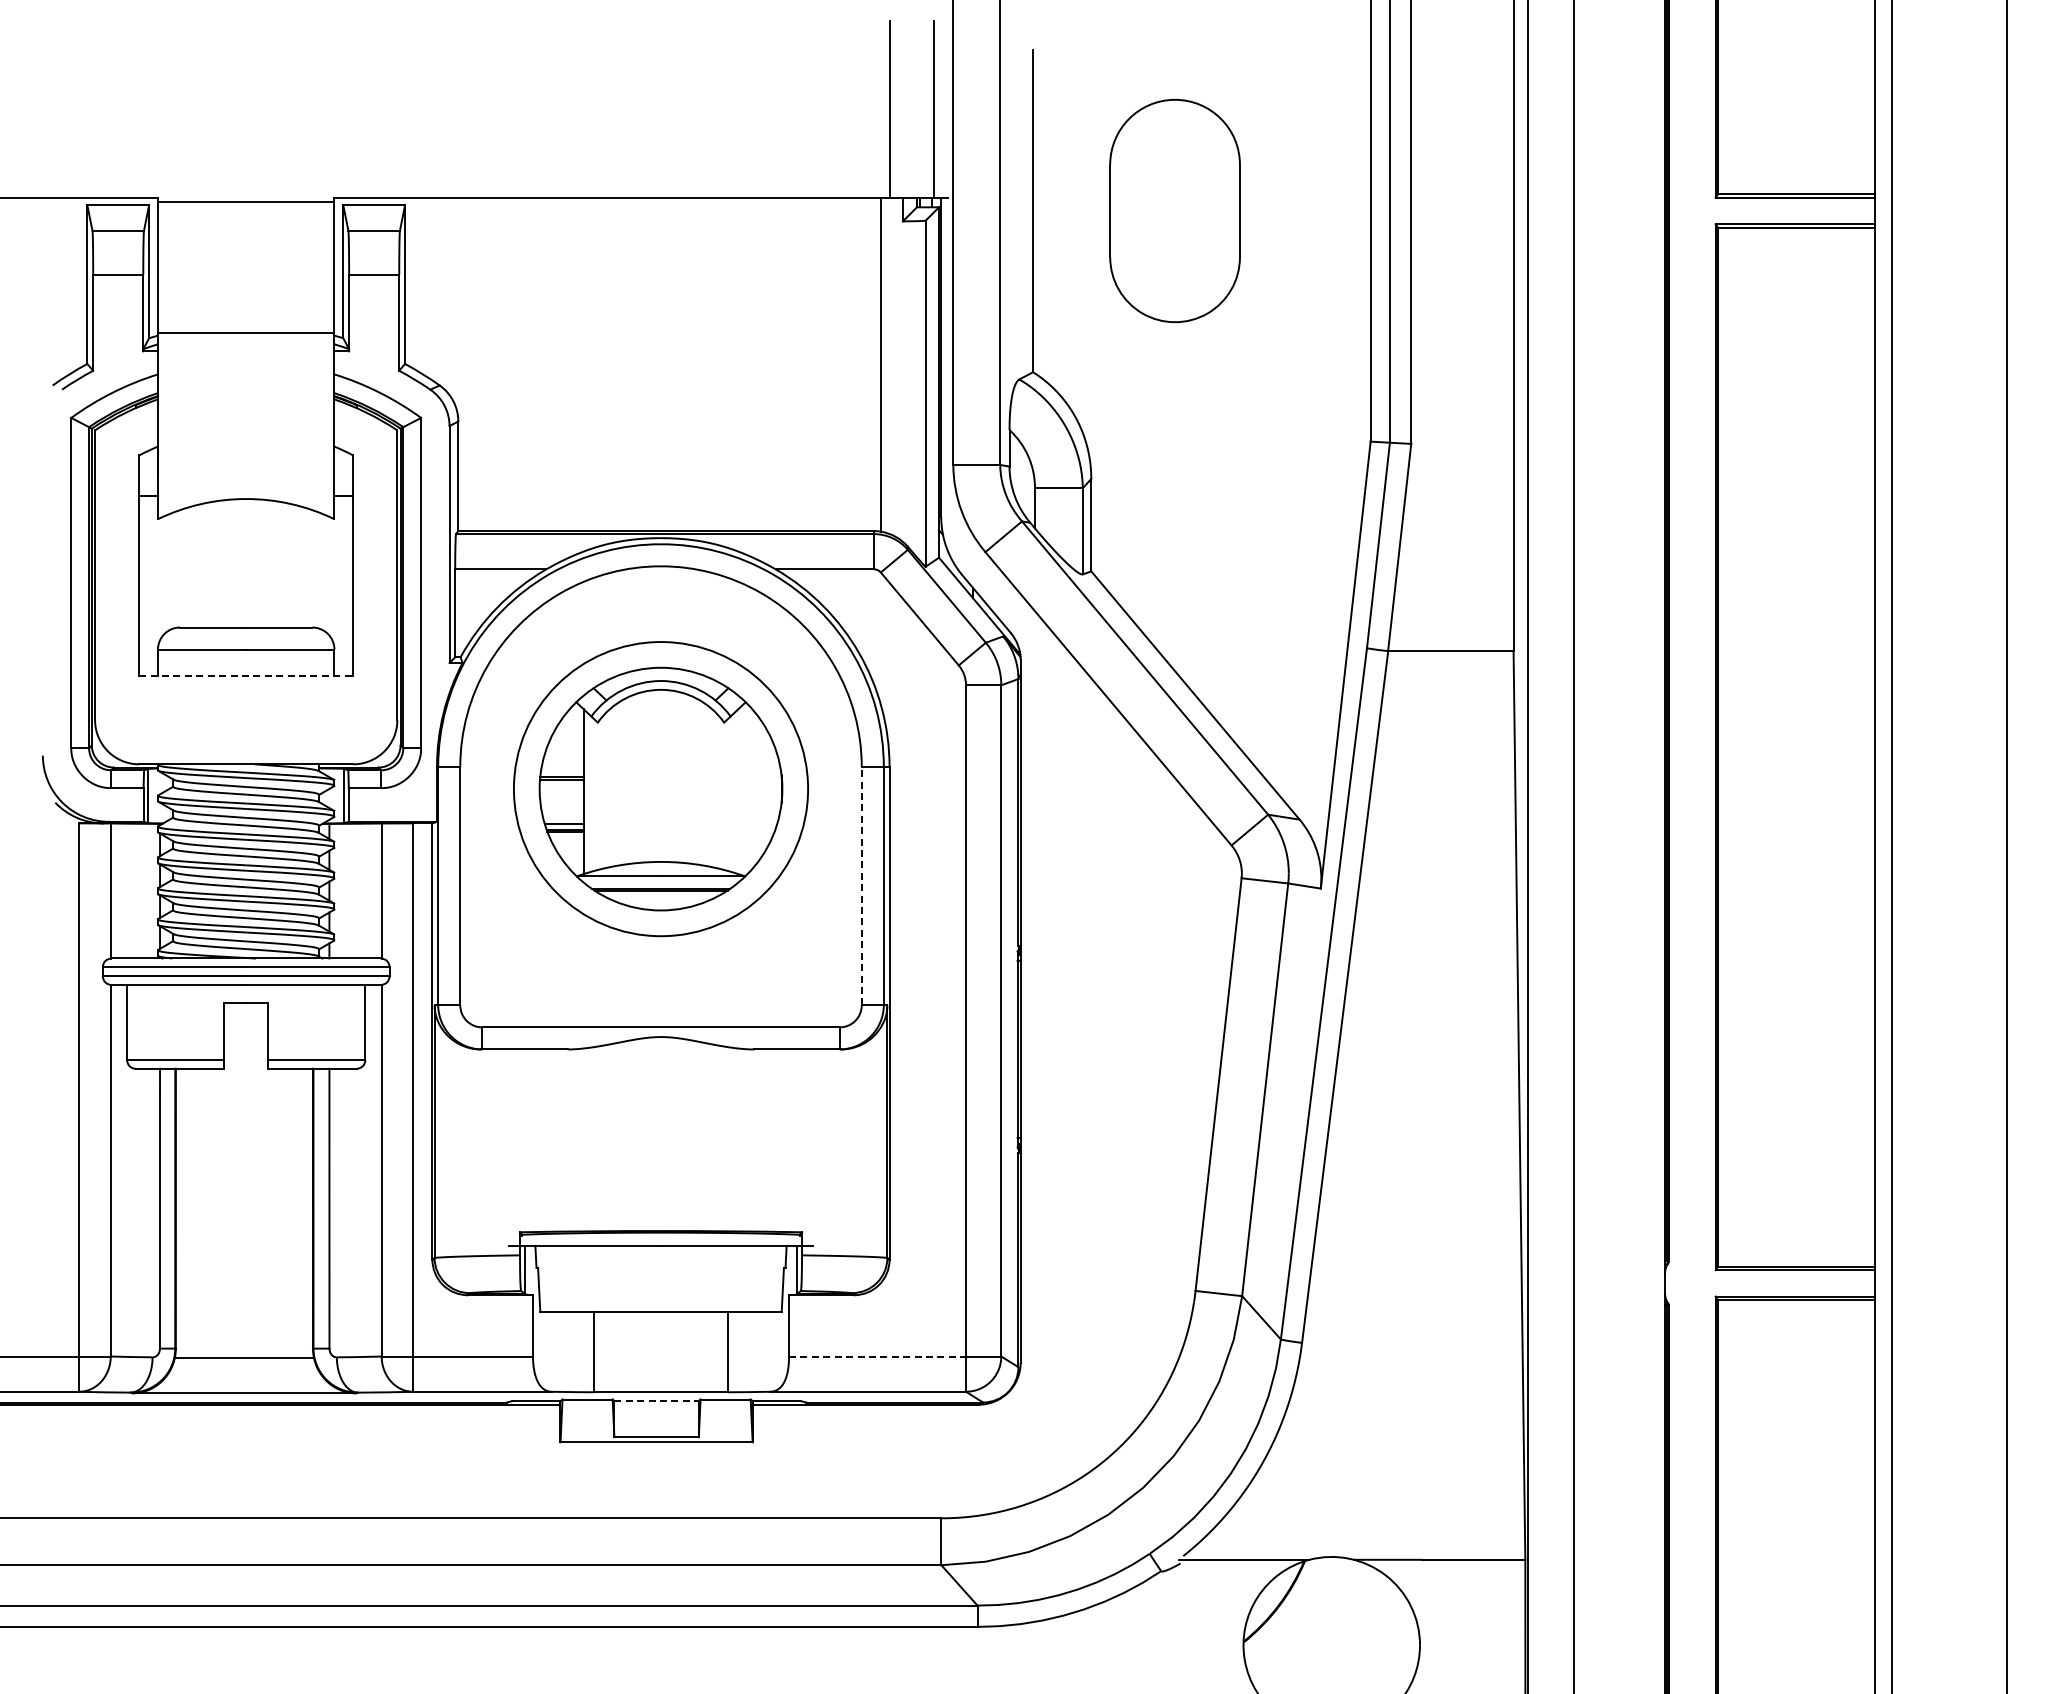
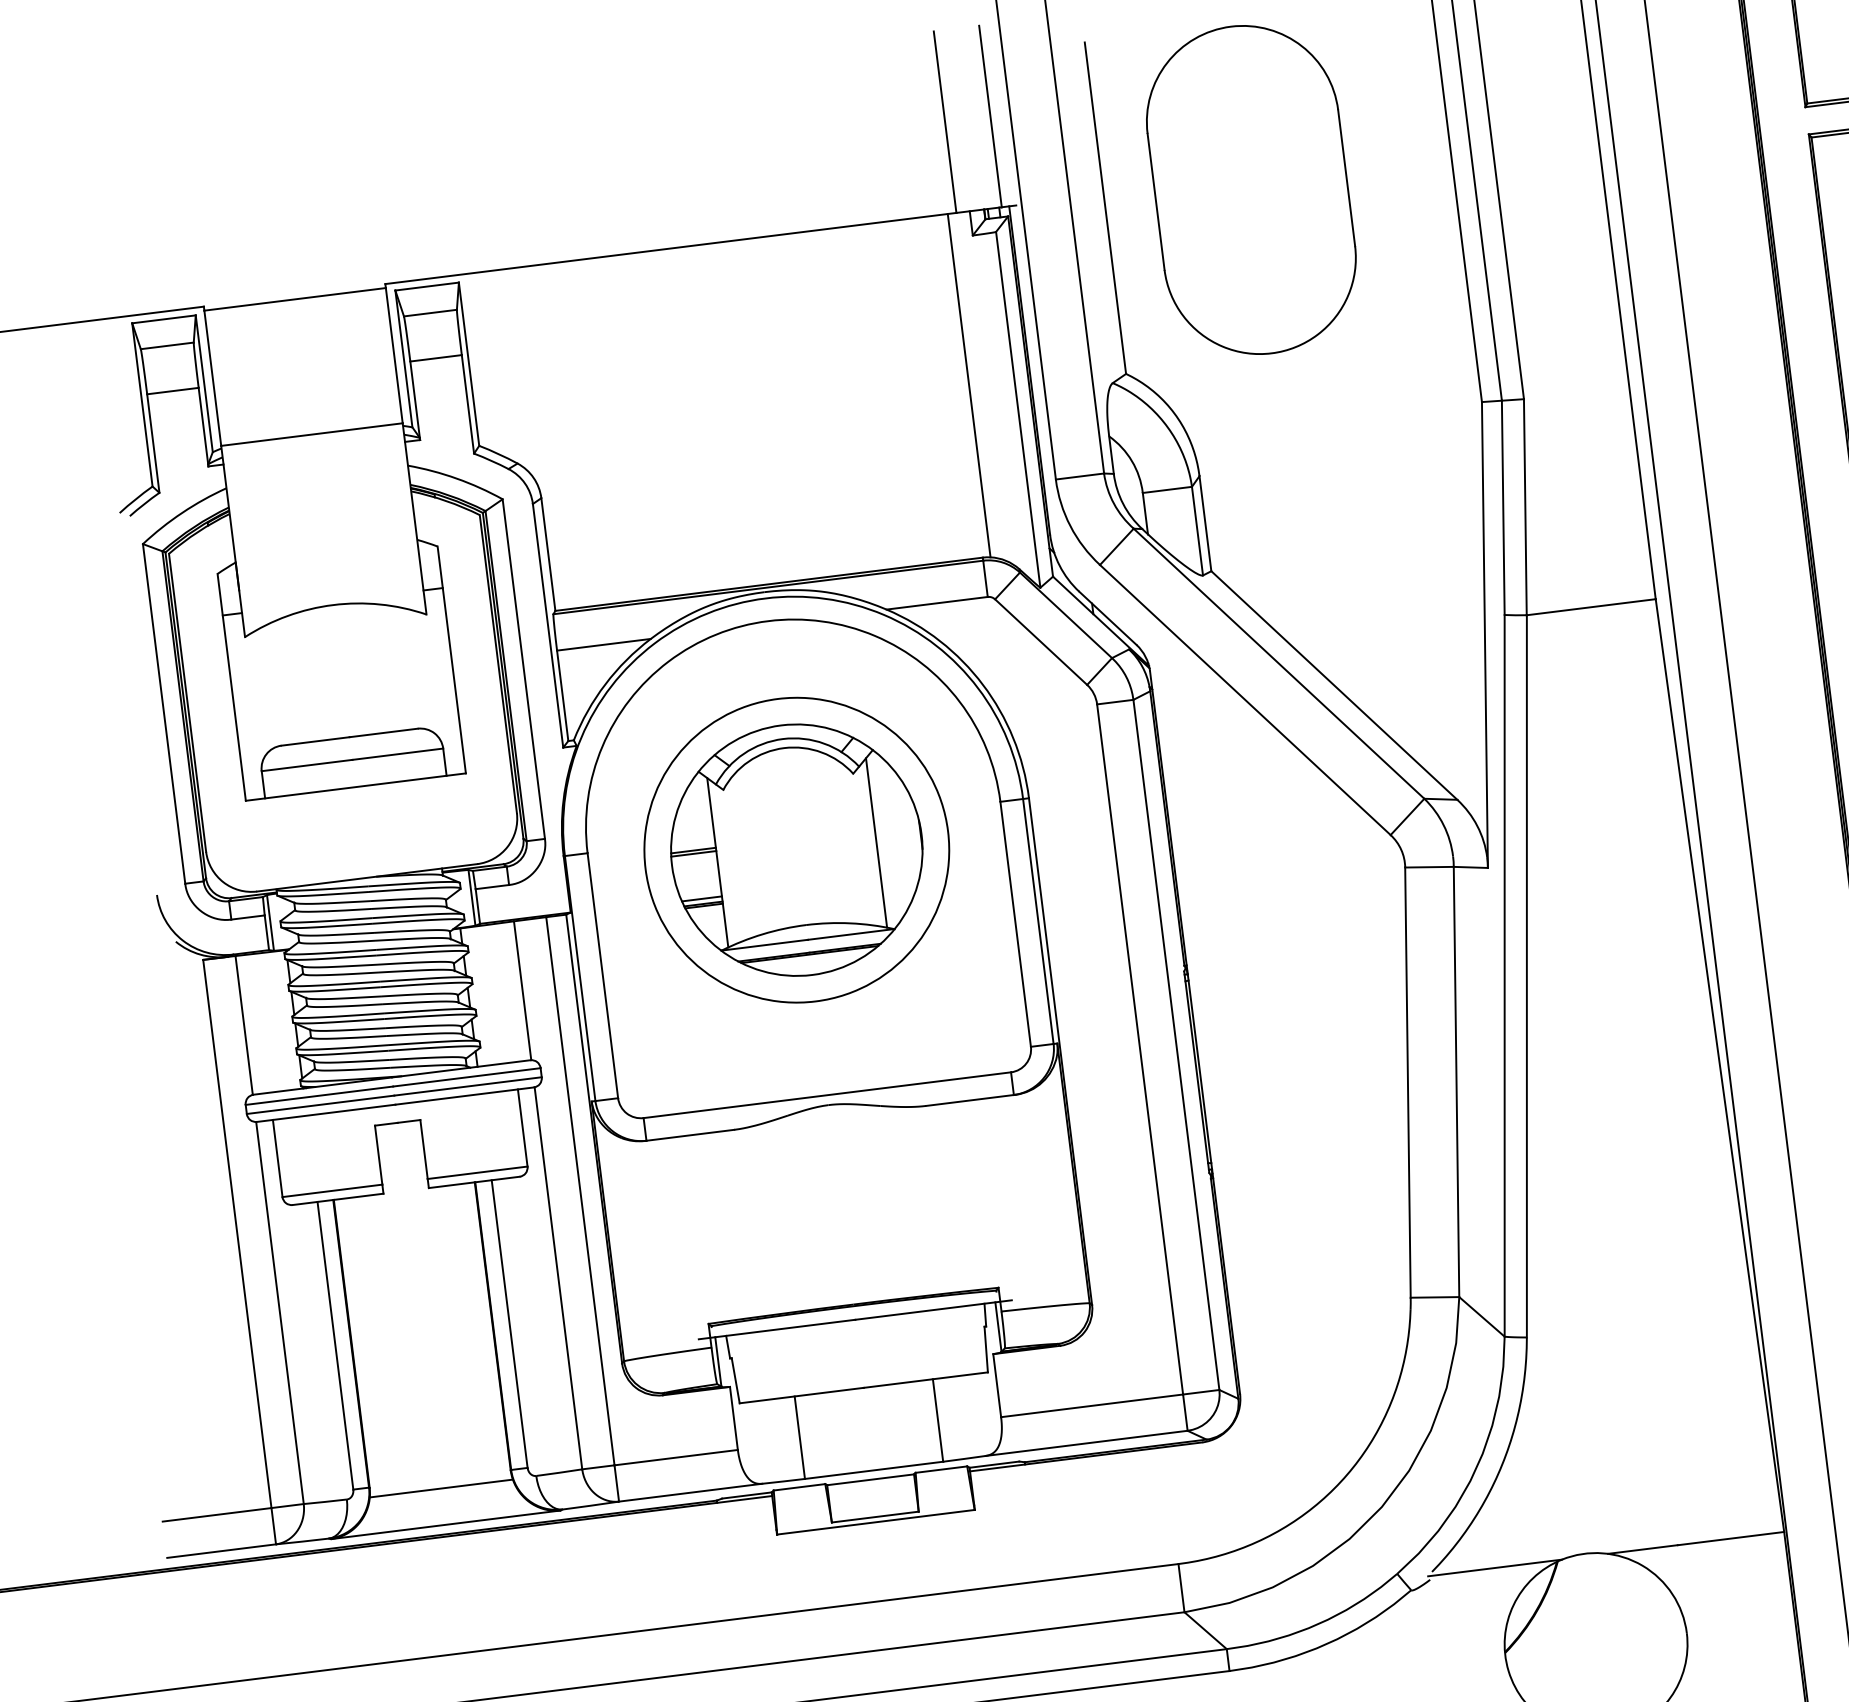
part: (1174, 210) -> (1250, 189), size x1.43
line: (246, 676) -> (356, 787), dashed -> solid
line: (738, 791) -> (876, 842), added
line: (861, 885) -> (1015, 923), dashed -> solid
line: (878, 1356) -> (1093, 1405), dashed -> solid
line: (657, 1400) -> (871, 1479), dashed -> solid

